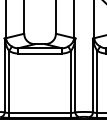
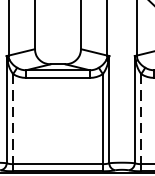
line: (9, 81) -> (13, 118), solid -> dashed
line: (97, 81) -> (141, 118), solid -> dashed

